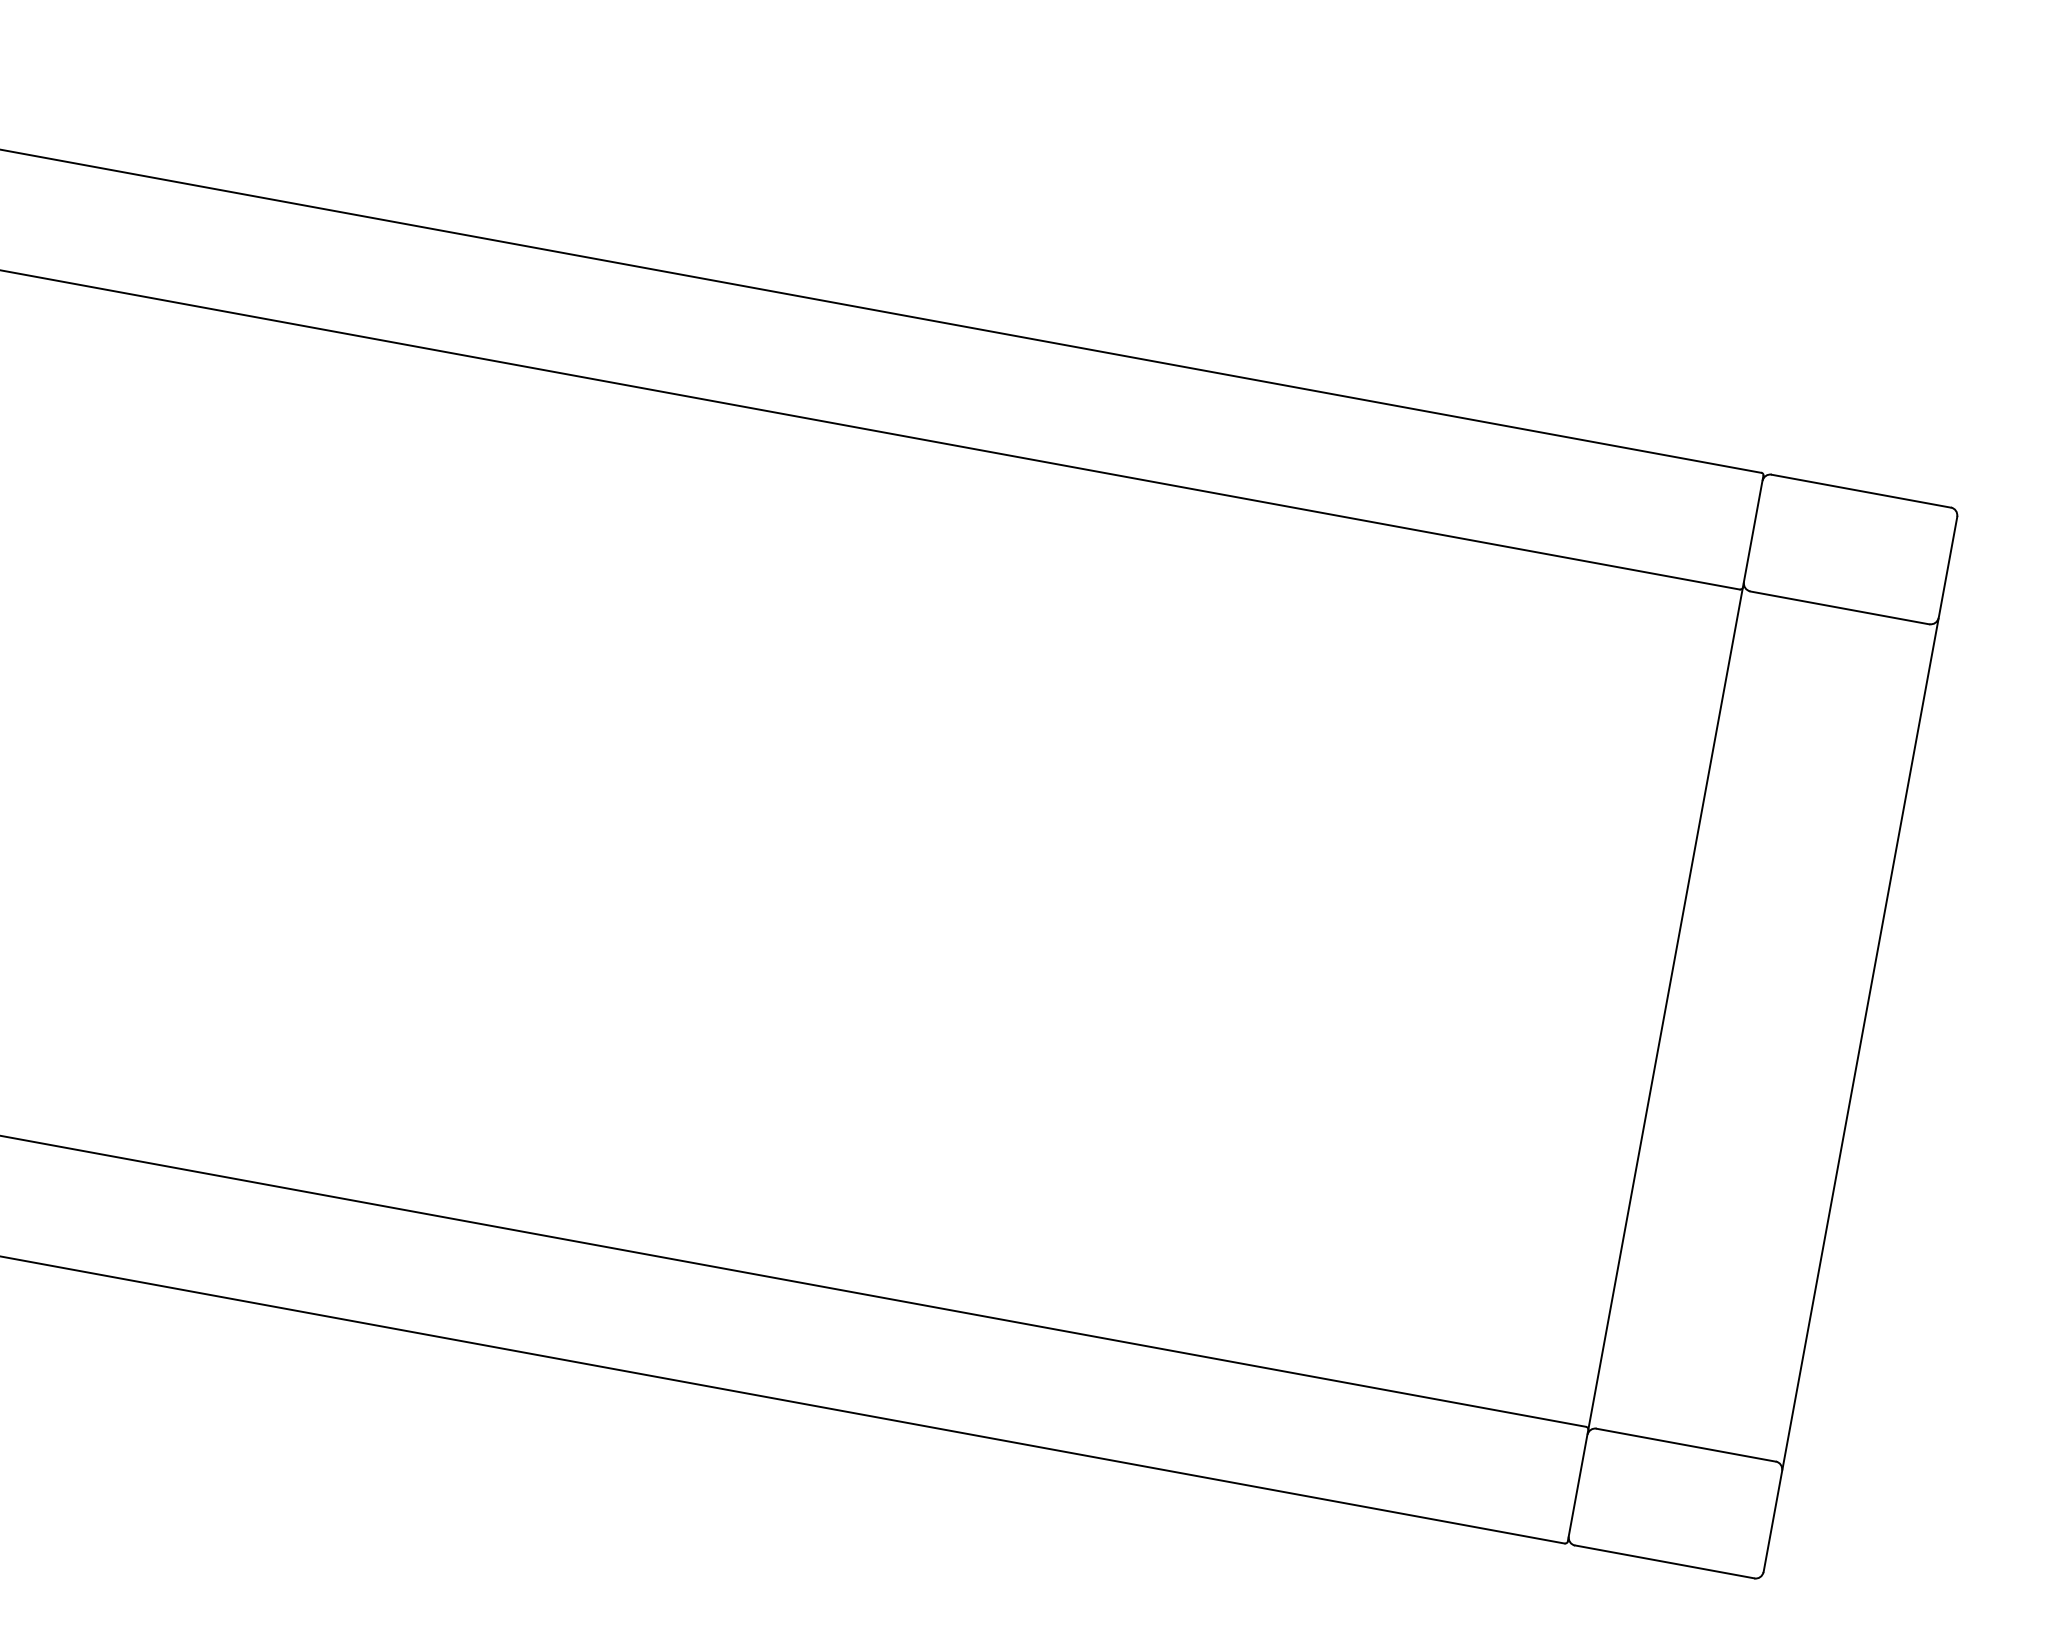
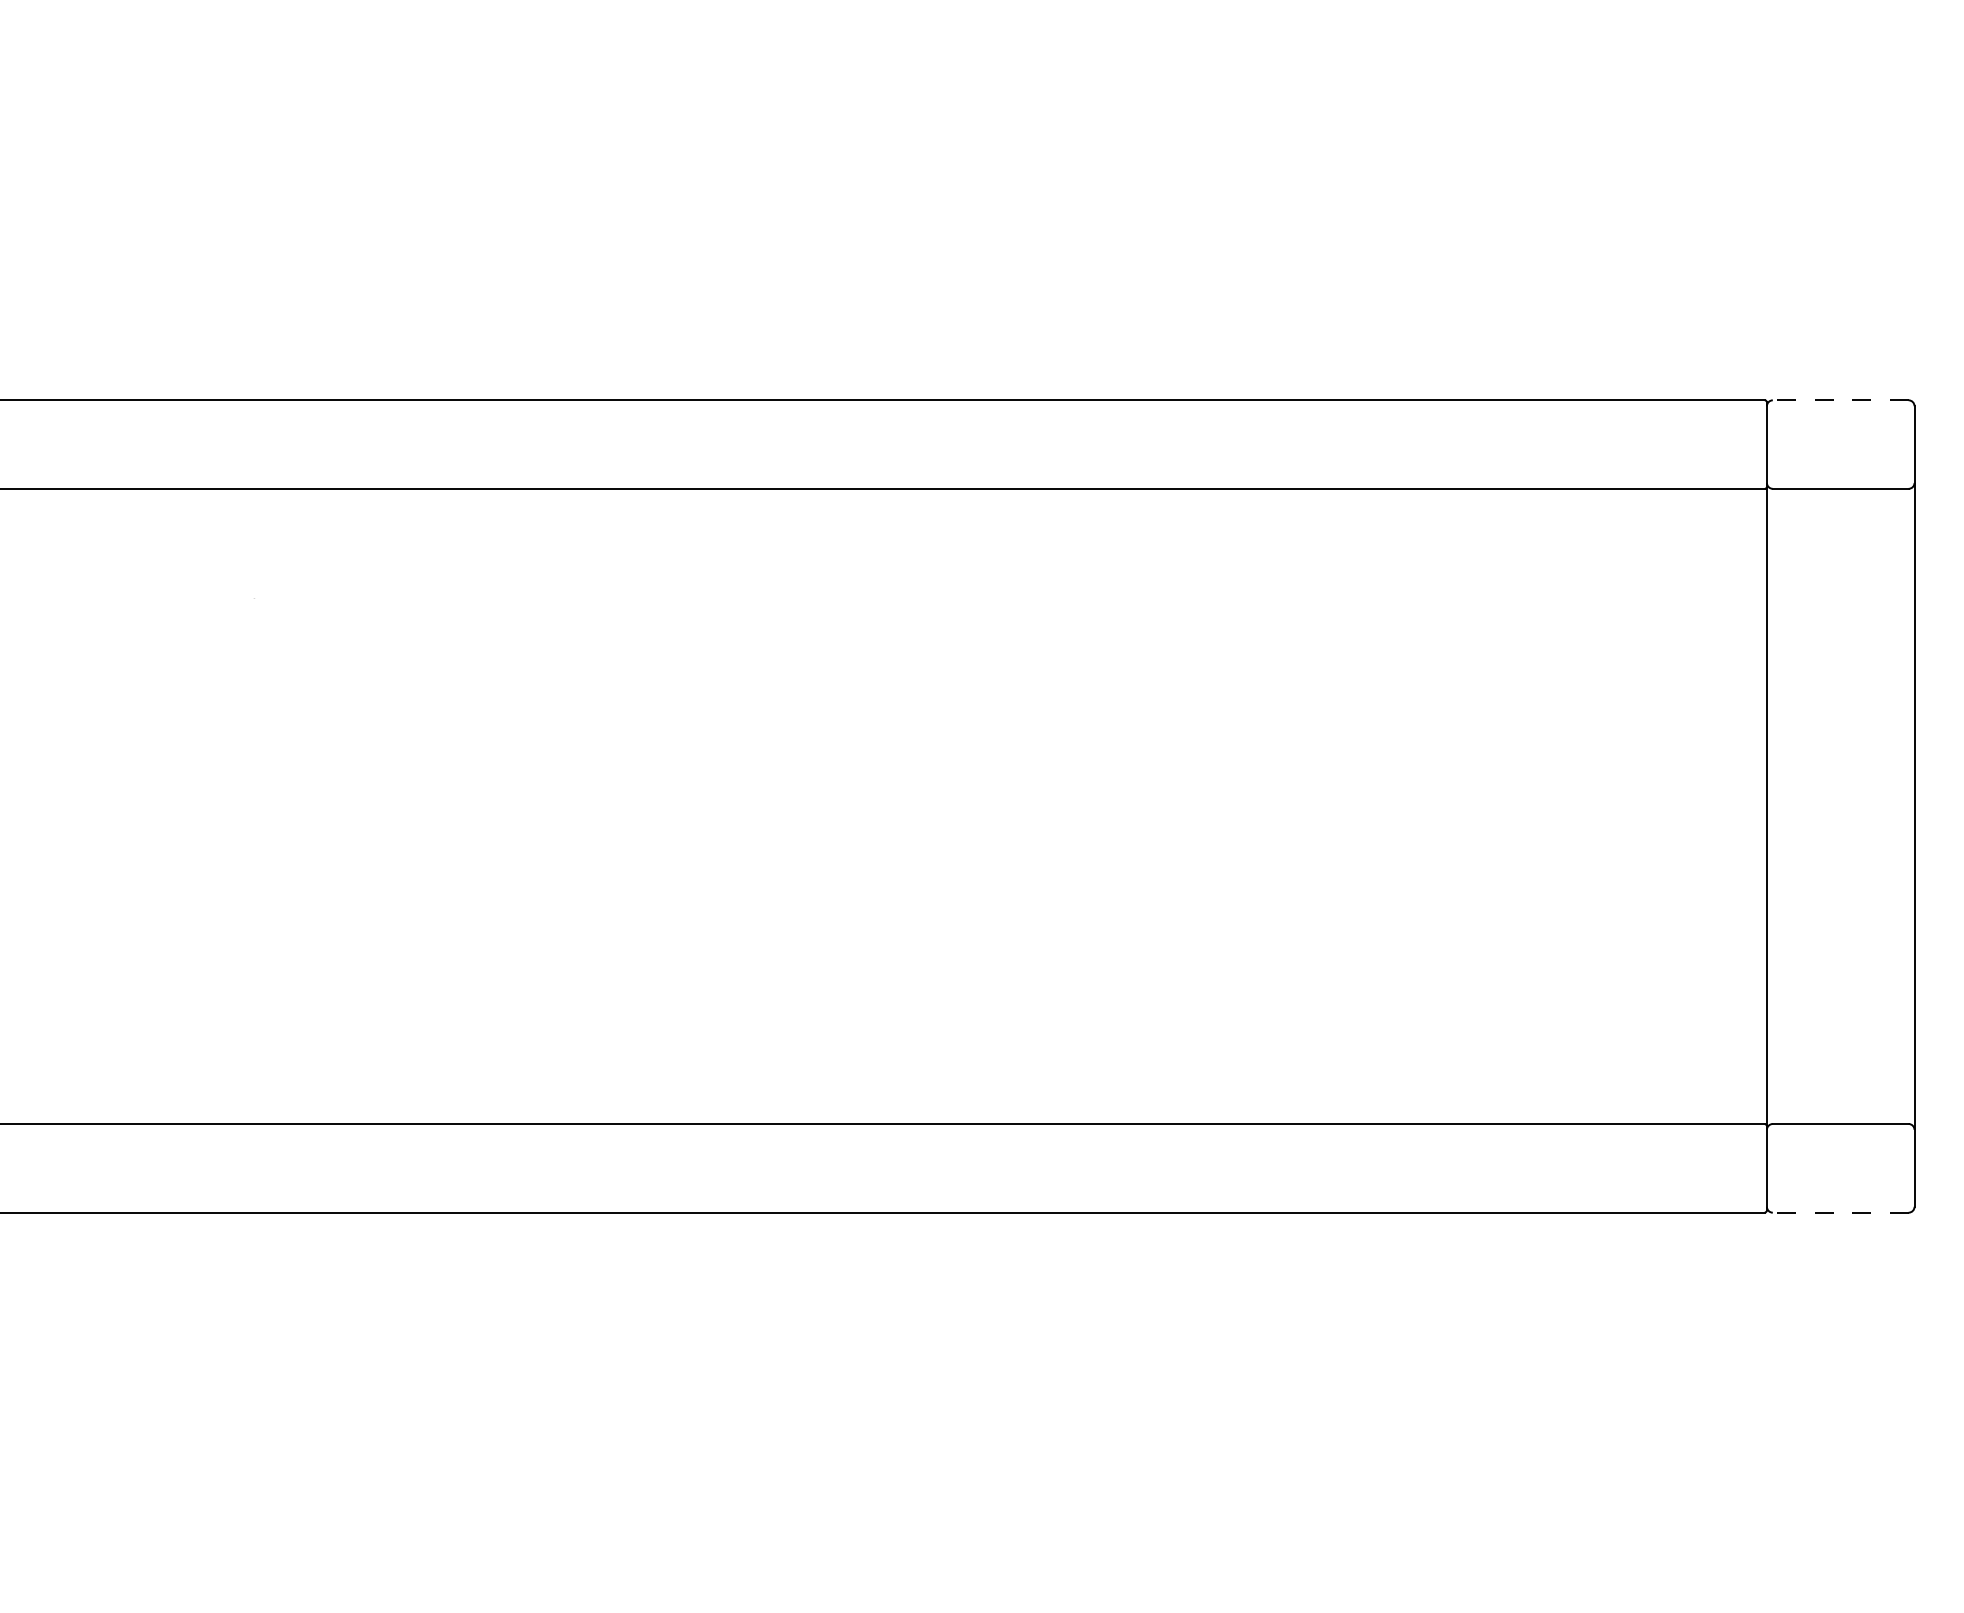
line: (1860, 491) -> (1840, 400), solid -> dashed
line: (1664, 1561) -> (1840, 1212), solid -> dashed

